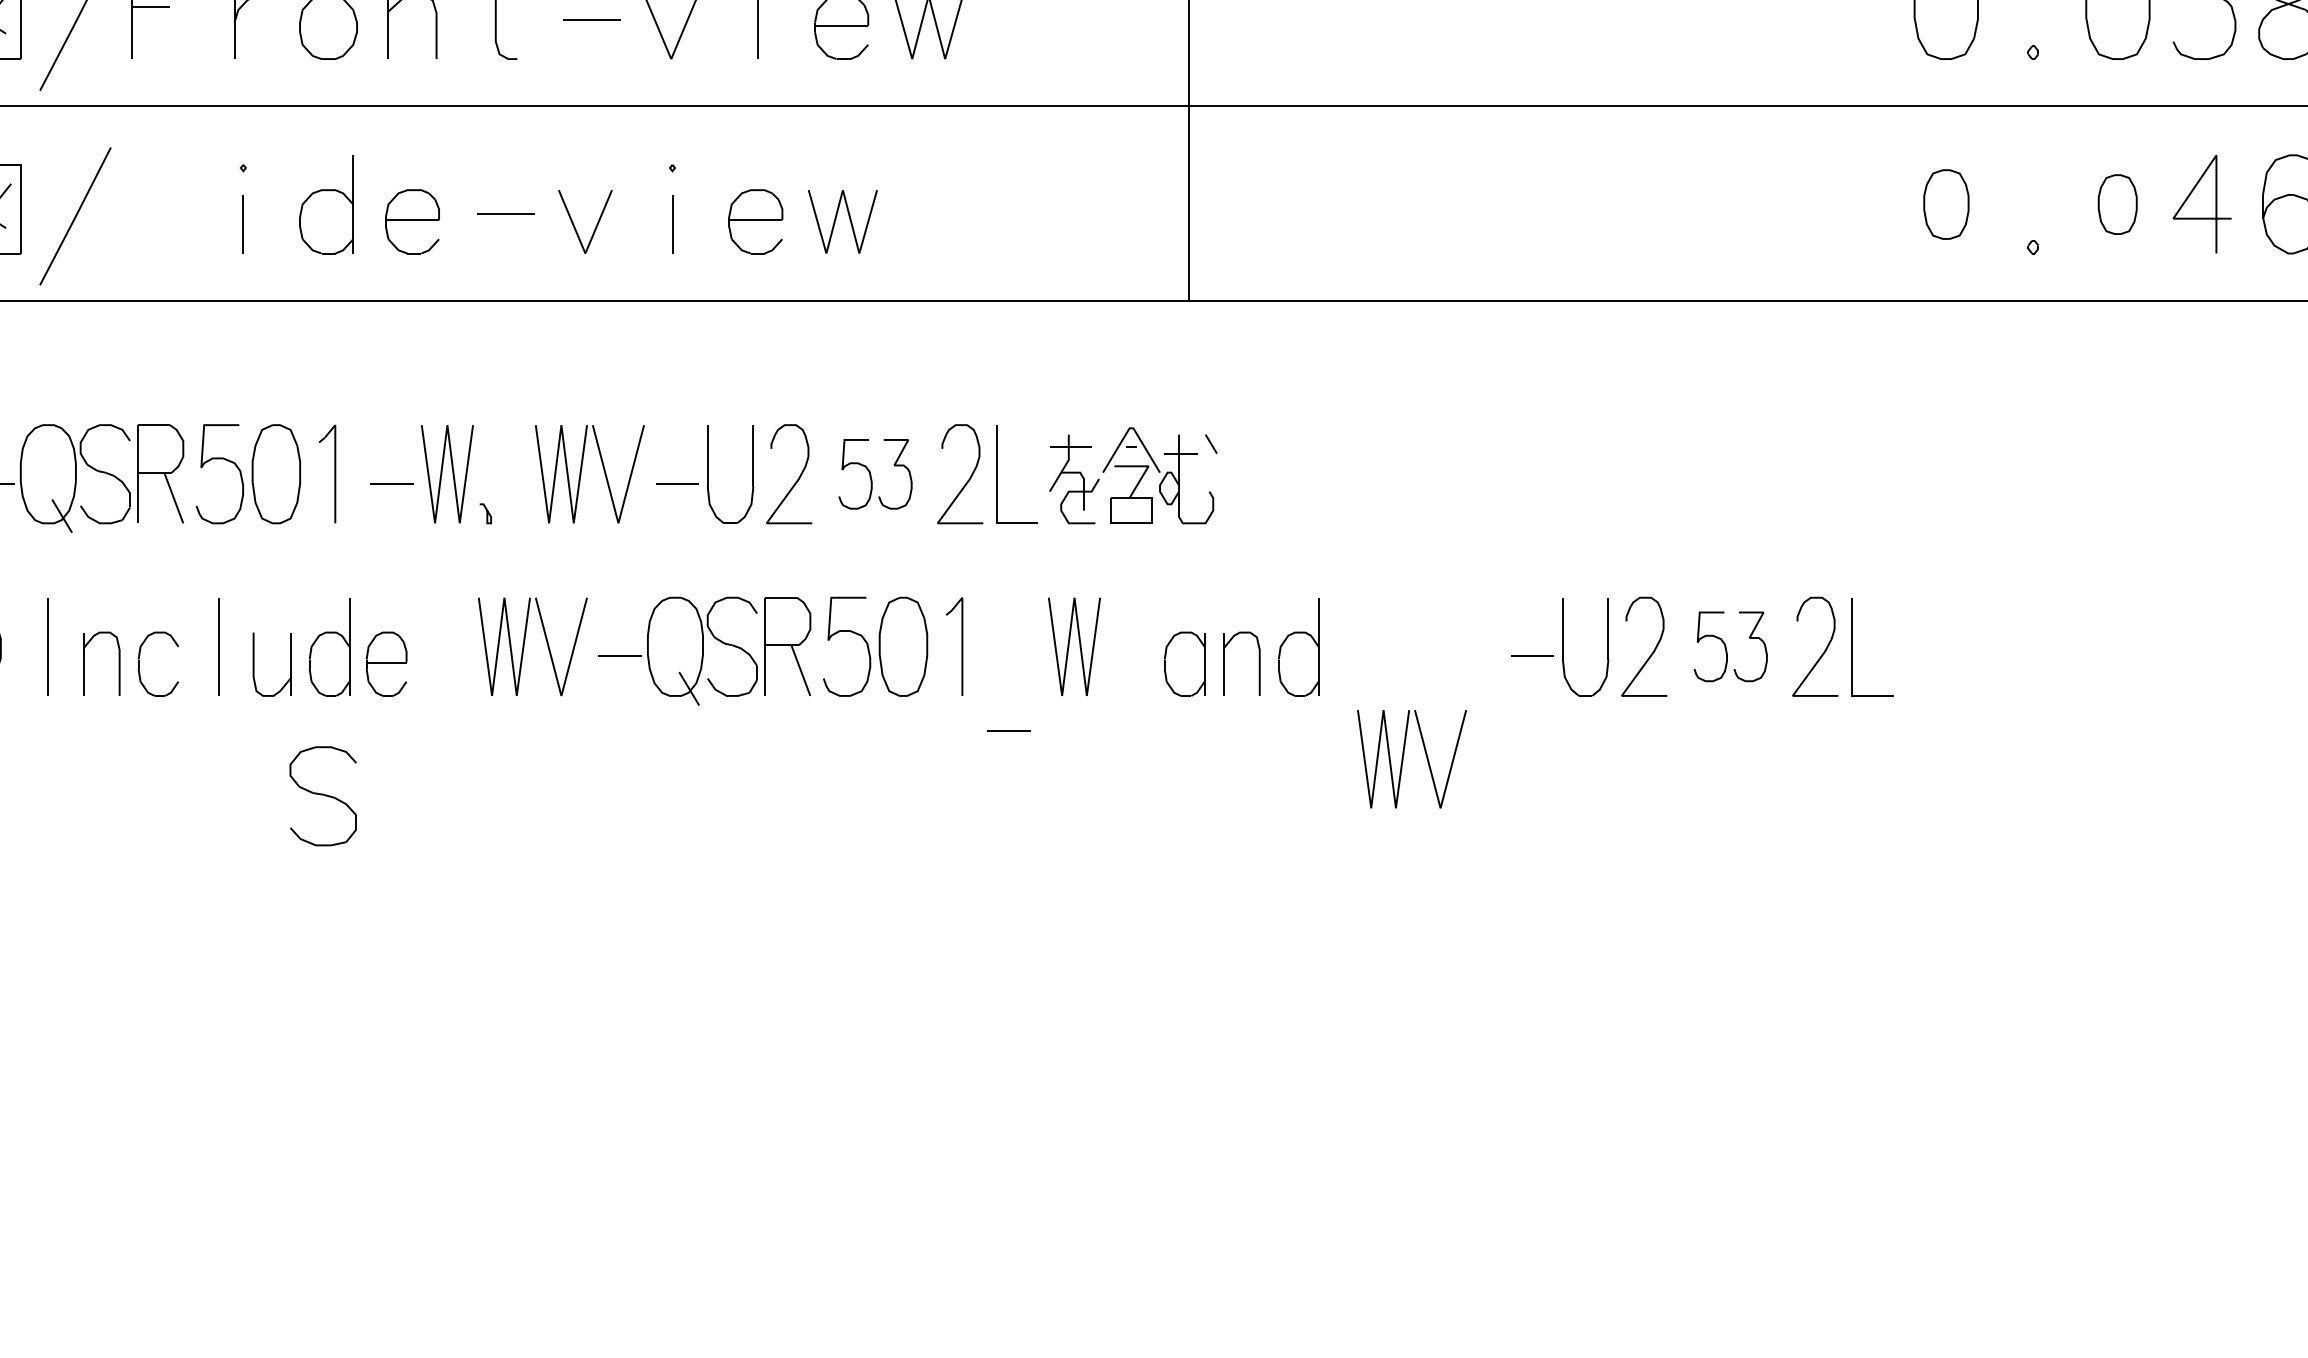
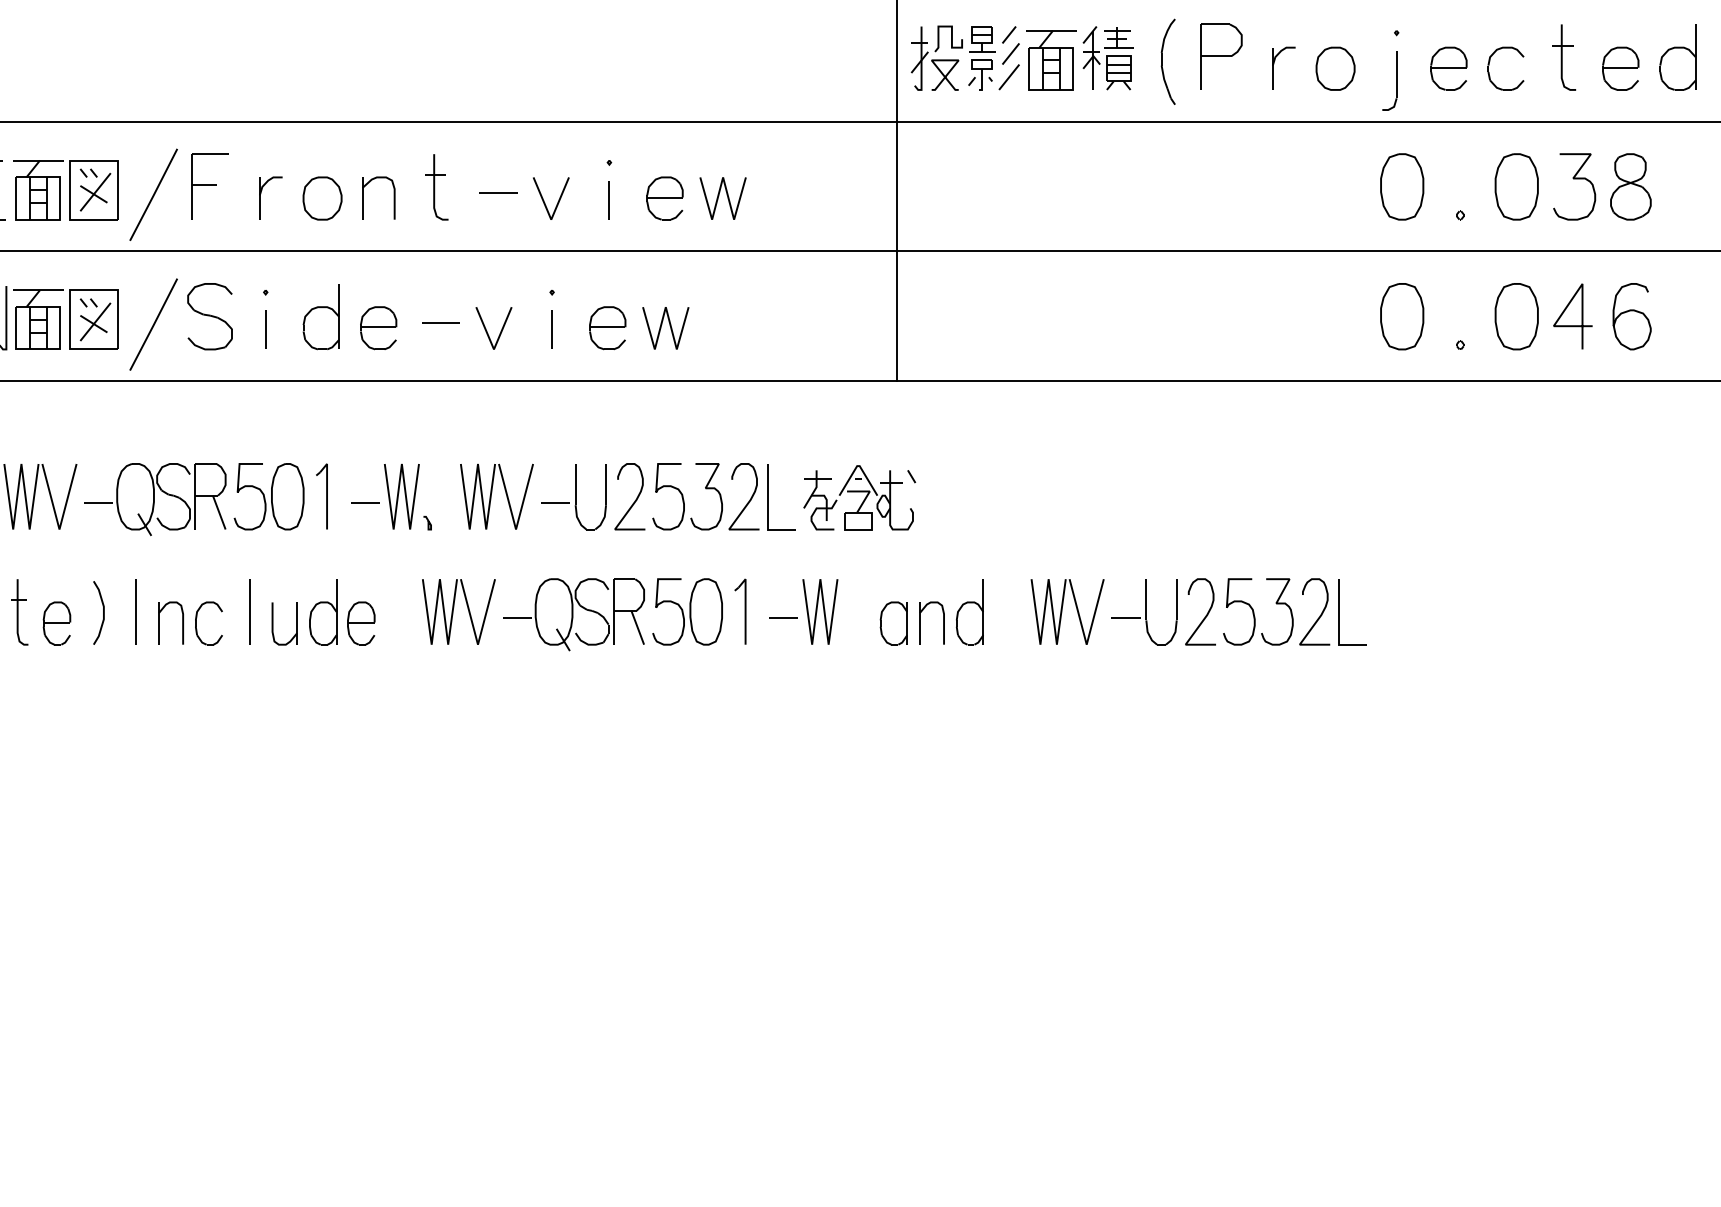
part: (1946, 204) -> (1402, 316), size x1.43
part: (2117, 204) -> (1516, 316), size x1.67
part: (875, 473) -> (687, 496), size x1.43
part: (1730, 646) -> (1258, 611), size x1.43
line: (1008, 730) -> (783, 617), moved
part: (1411, 758) -> (1067, 611), moved
part: (322, 796) -> (209, 316), moved

